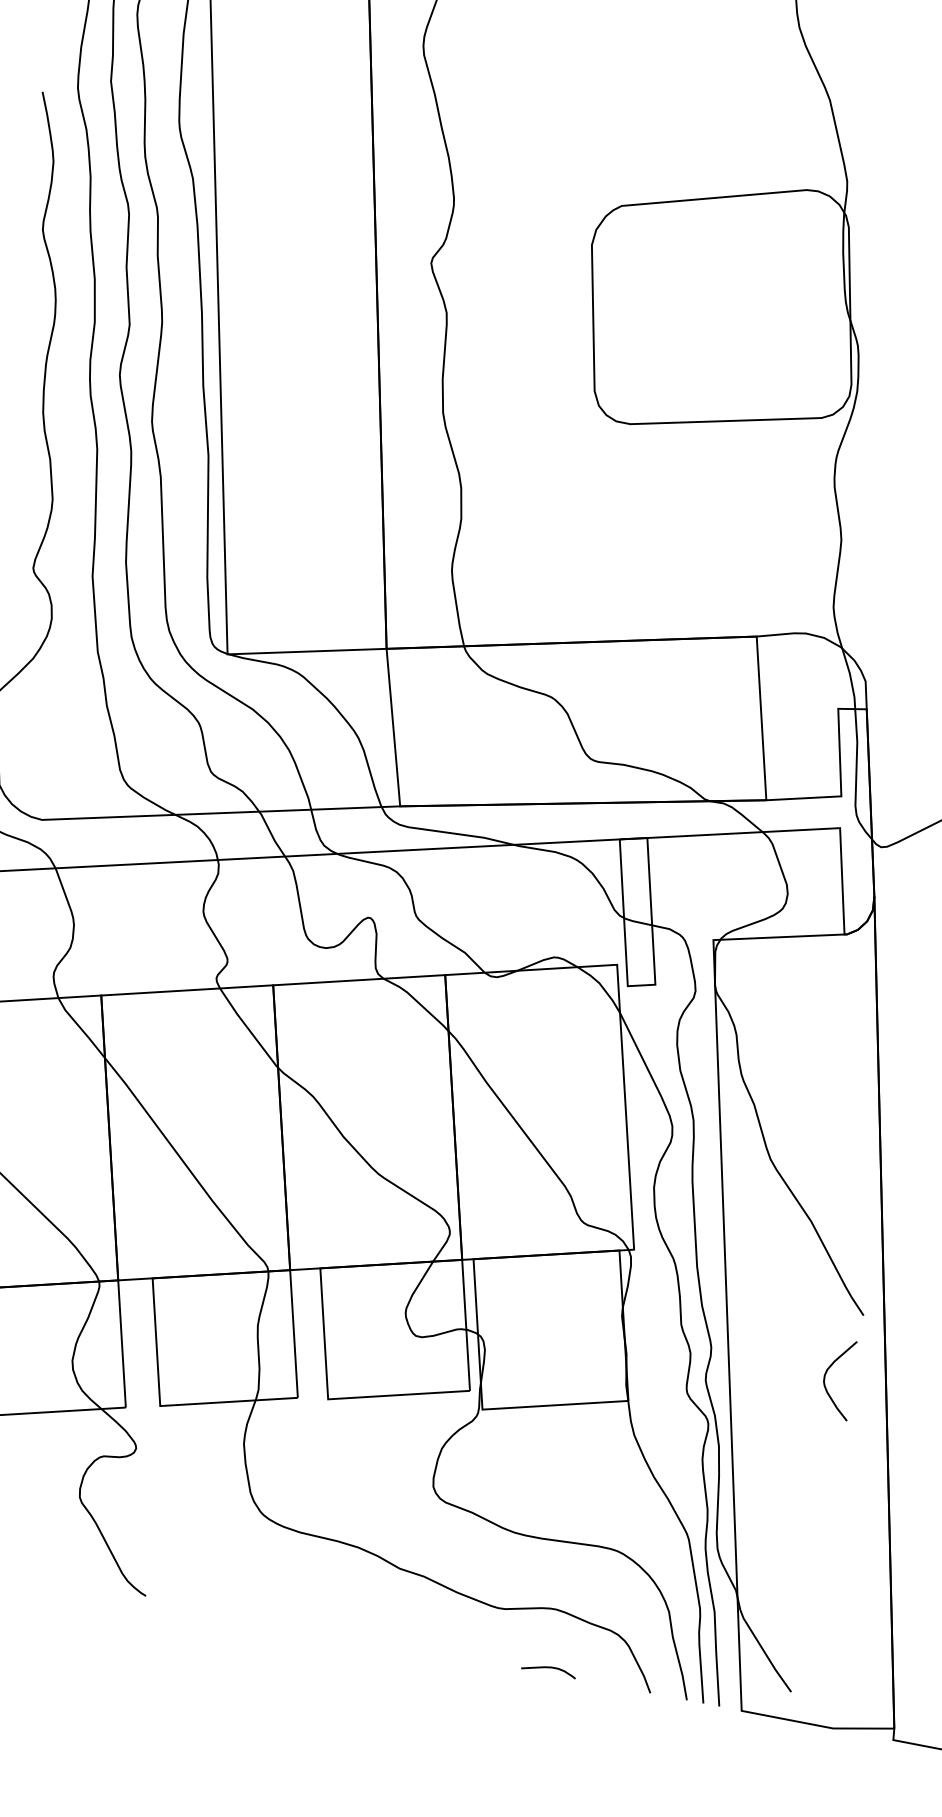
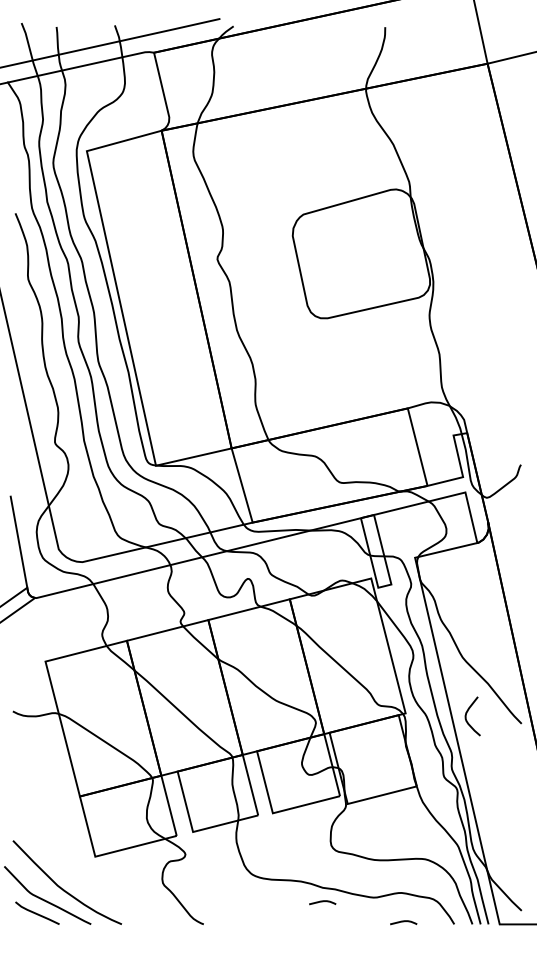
curve: (829, 1371) -> (467, 713), moved
curve: (393, 1598) -> (322, 902), added

